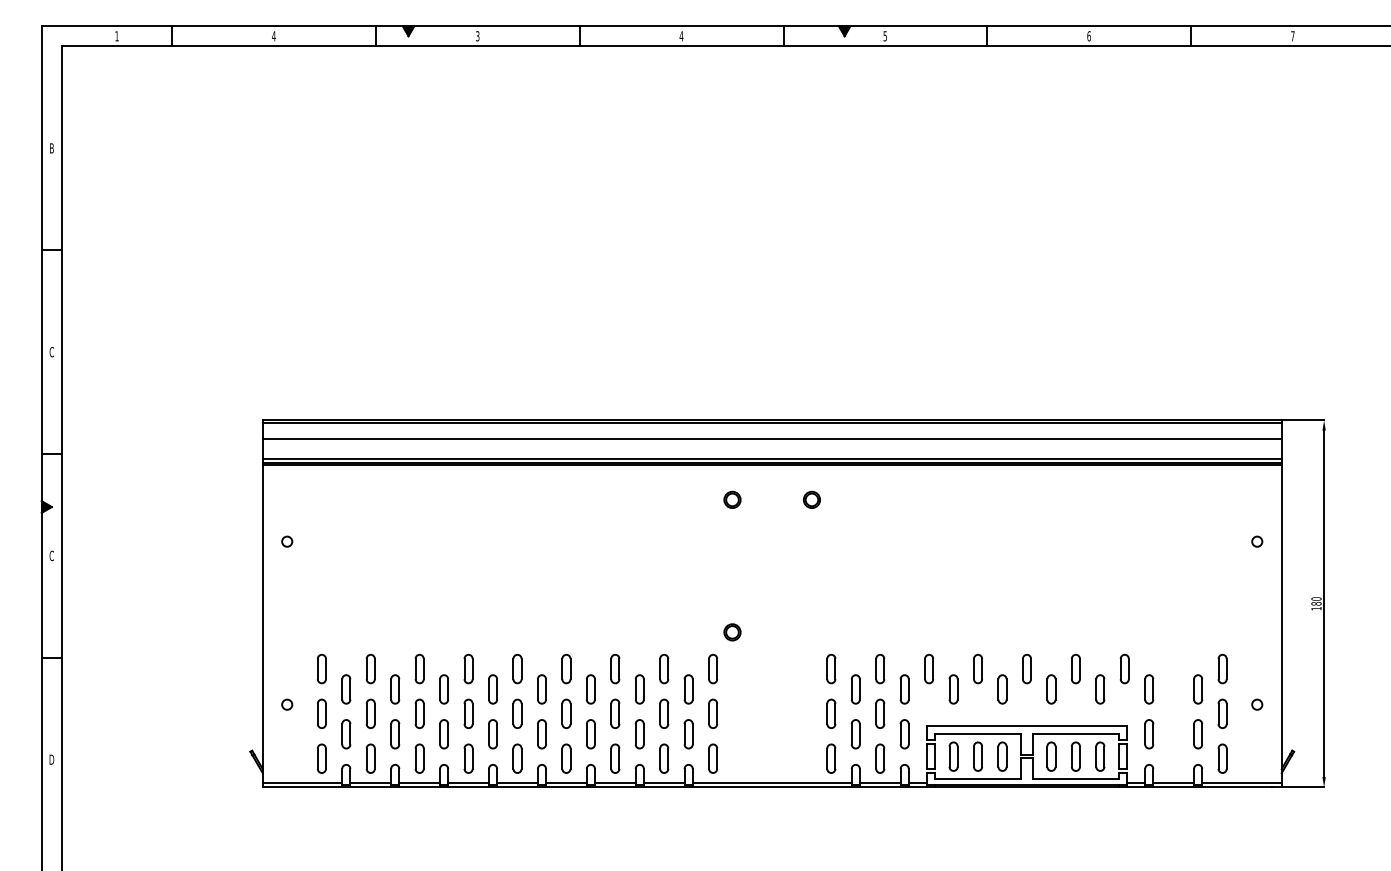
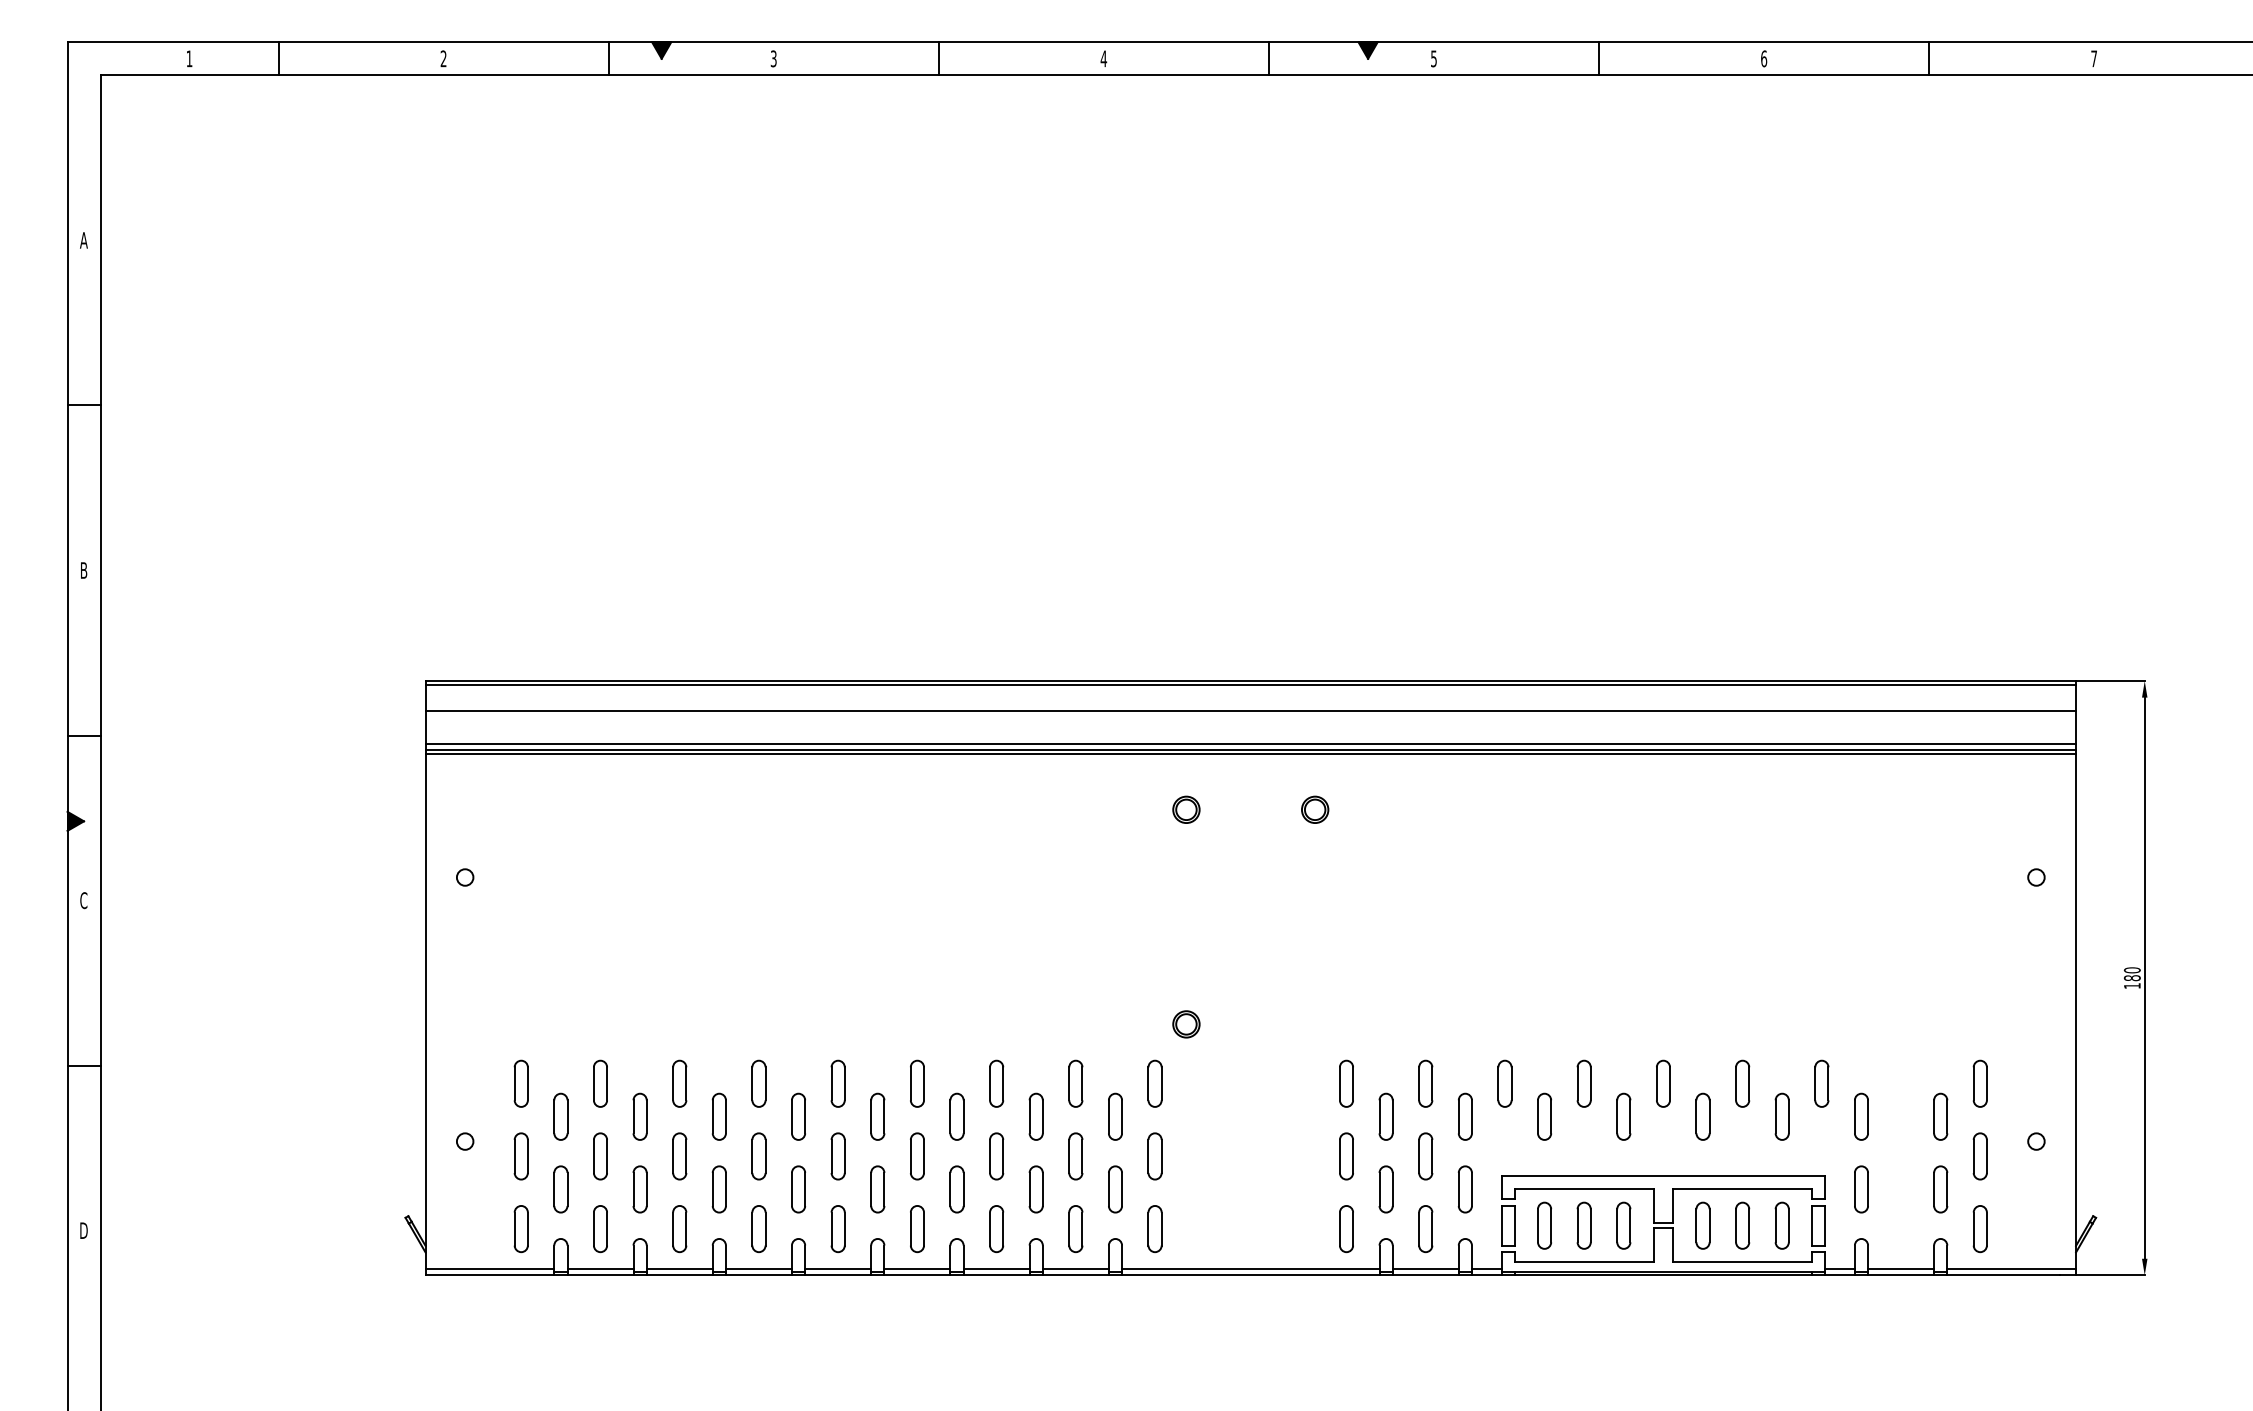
text: (273, 36) -> (442, 59), 4 -> 2
text: (51, 148) -> (83, 240), B -> A
text: (51, 352) -> (83, 571), C -> B

